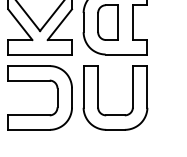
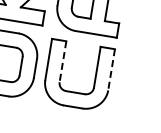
line: (98, 86) -> (63, 61), solid -> dashed
line: (147, 86) -> (111, 69), solid -> dashed

